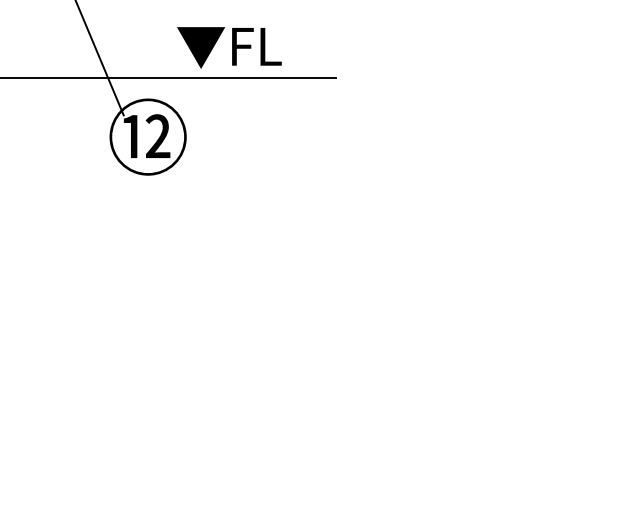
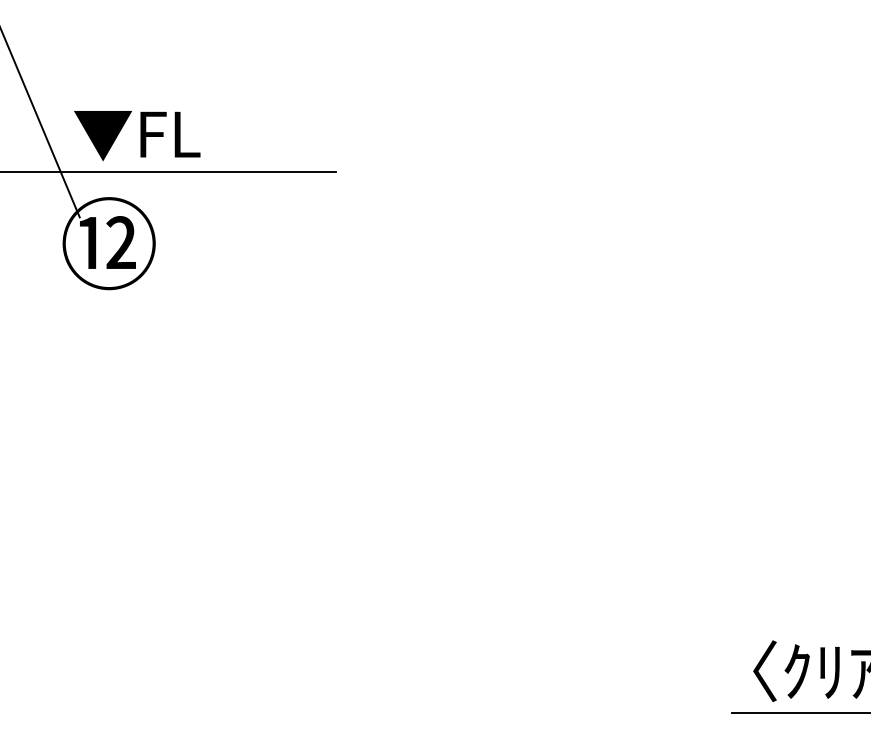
text: (229, 48) -> (137, 136), moved

